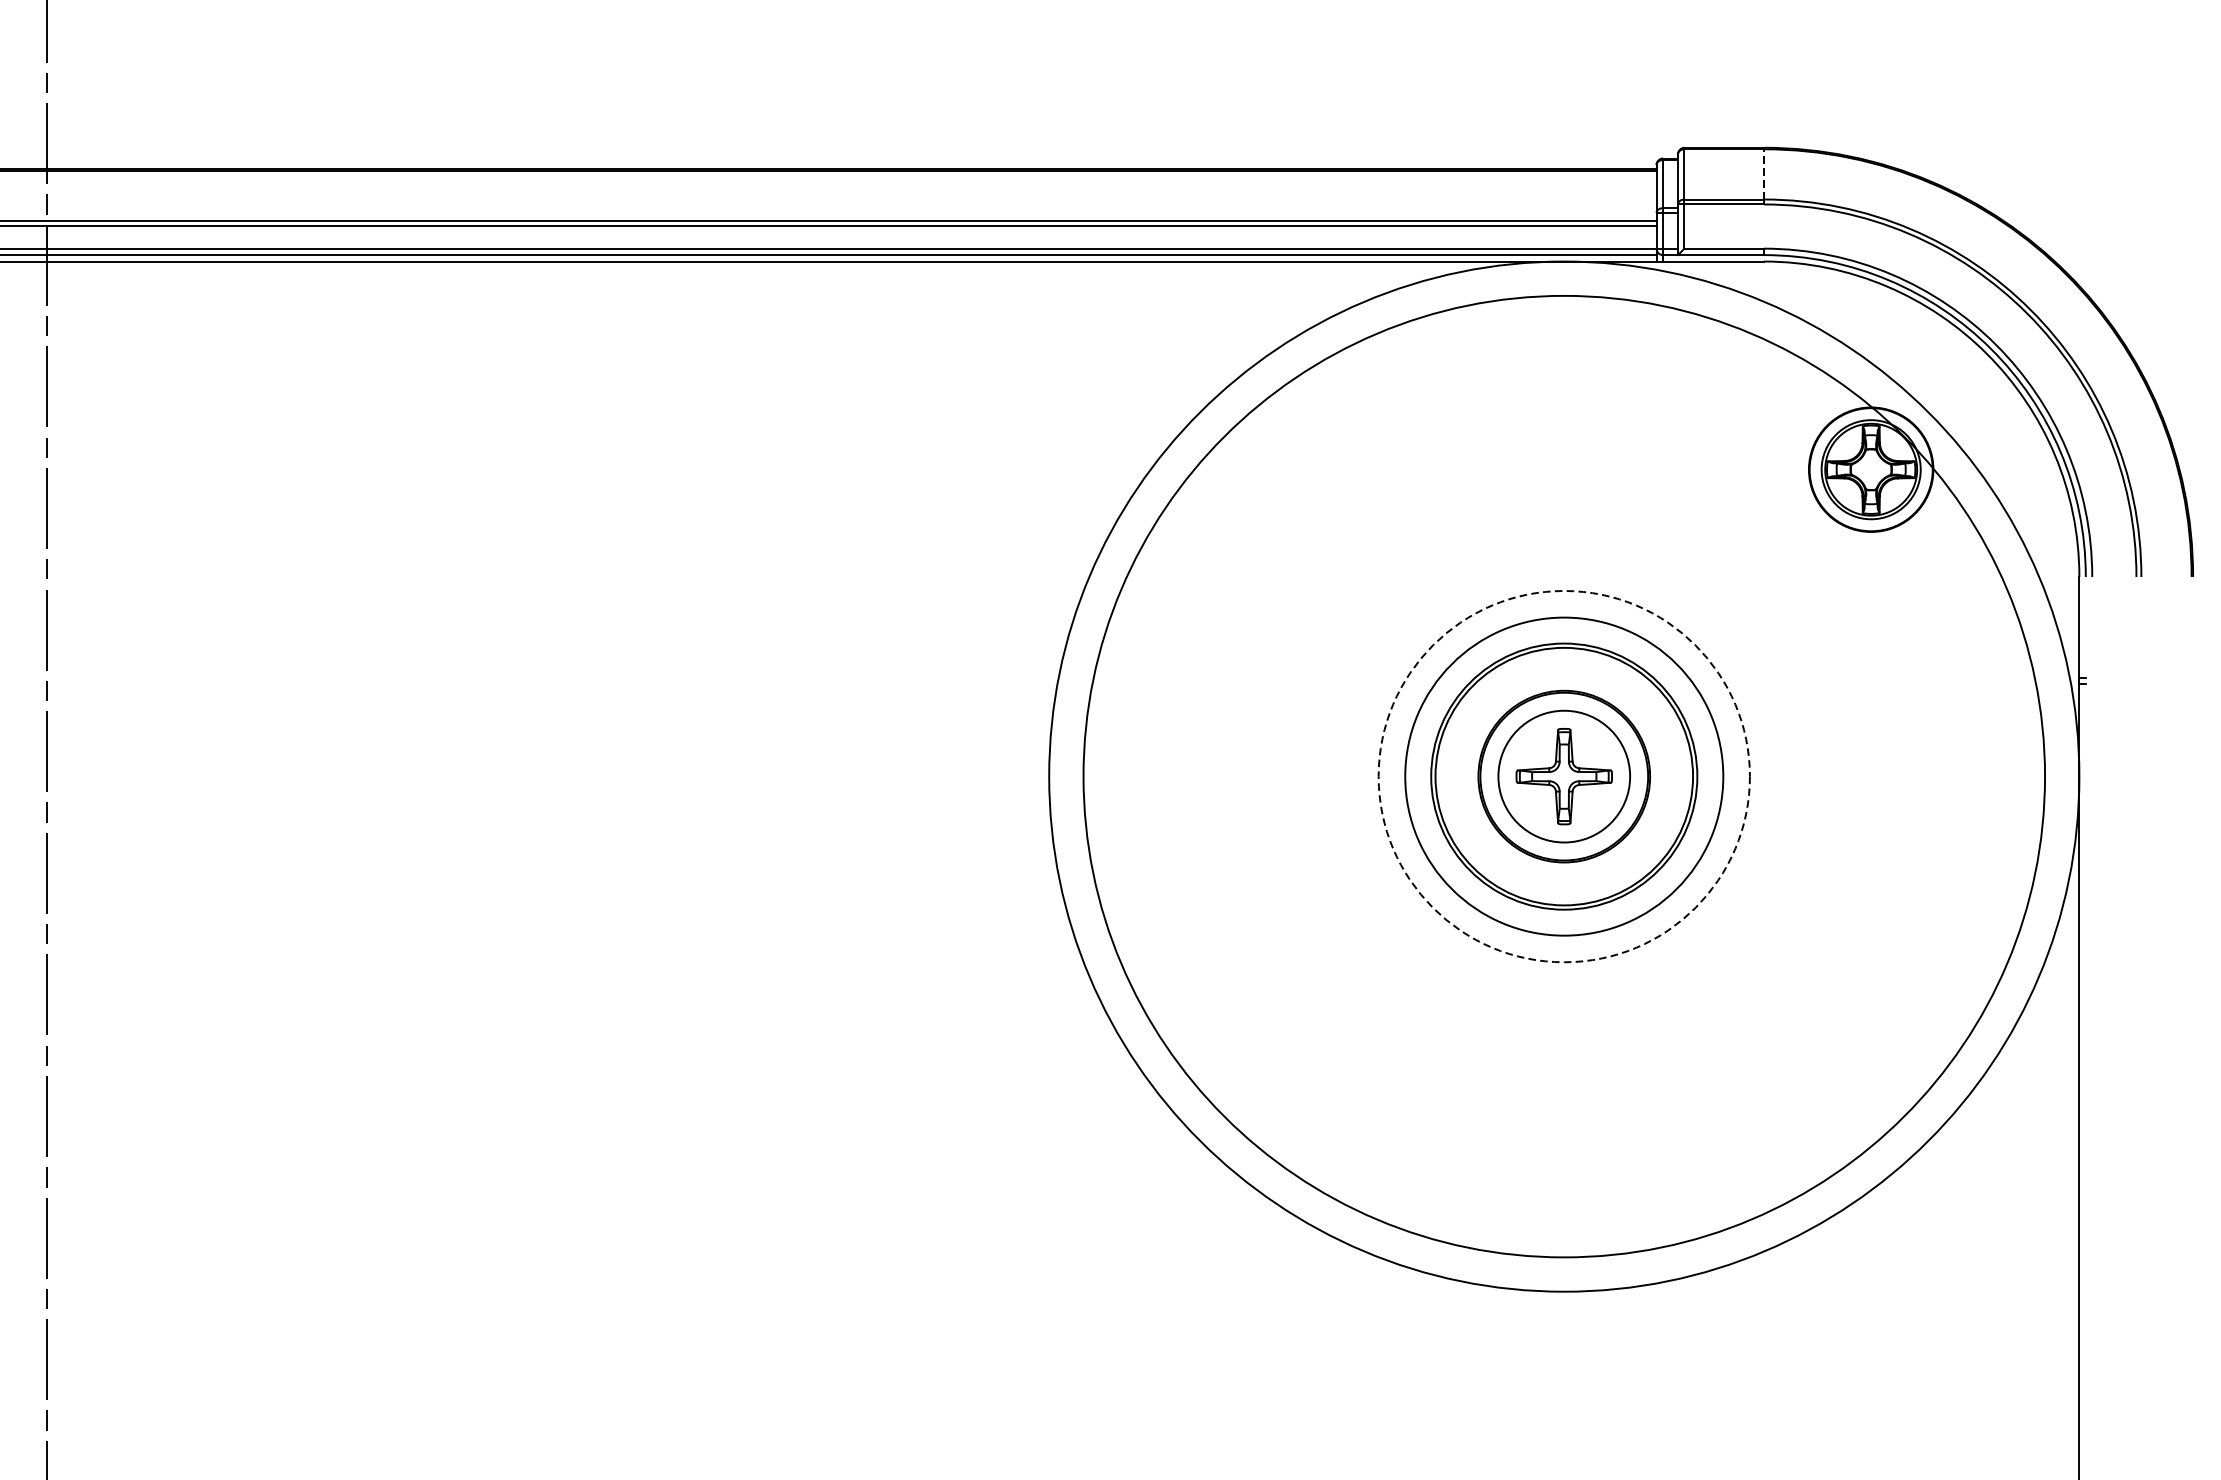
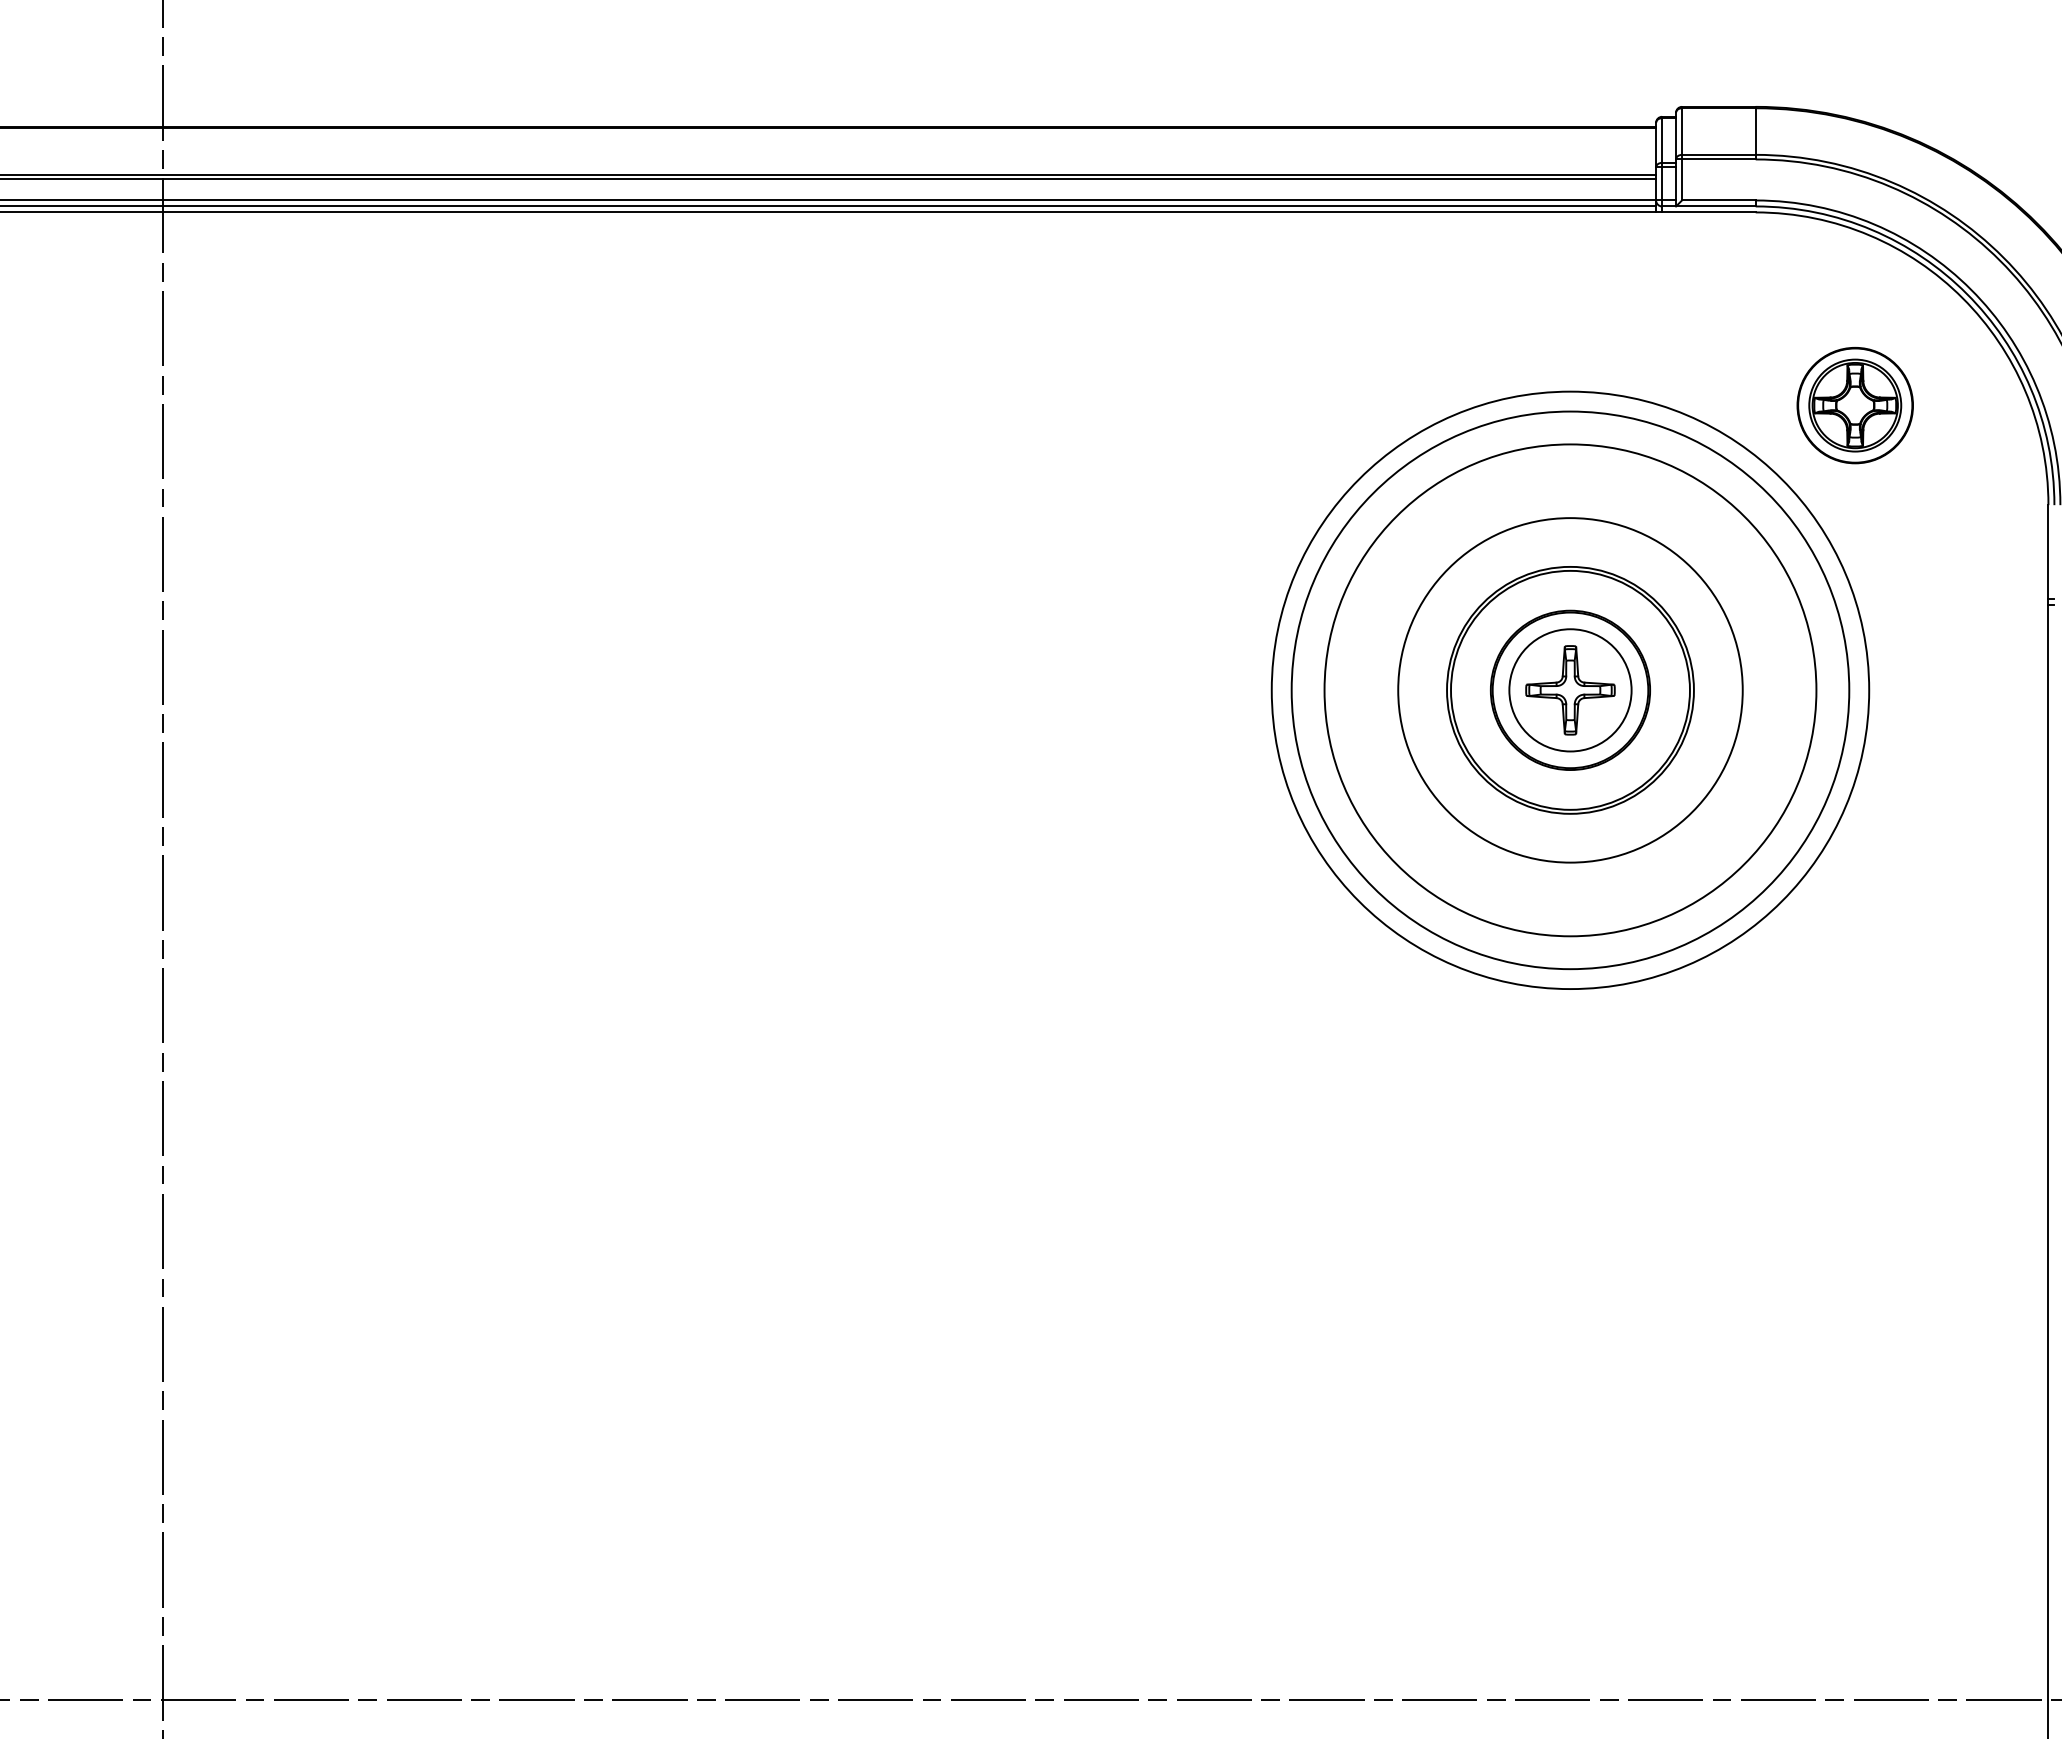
line: (1763, 174) -> (1755, 131), dashed -> solid
circle: (1564, 776) -> (1570, 690), dashed -> solid
circle: (1564, 776) -> (1570, 690), size x0.62
circle: (1564, 776) -> (1570, 690), size x0.62
circle: (1564, 776) -> (1570, 690), size x1.67

